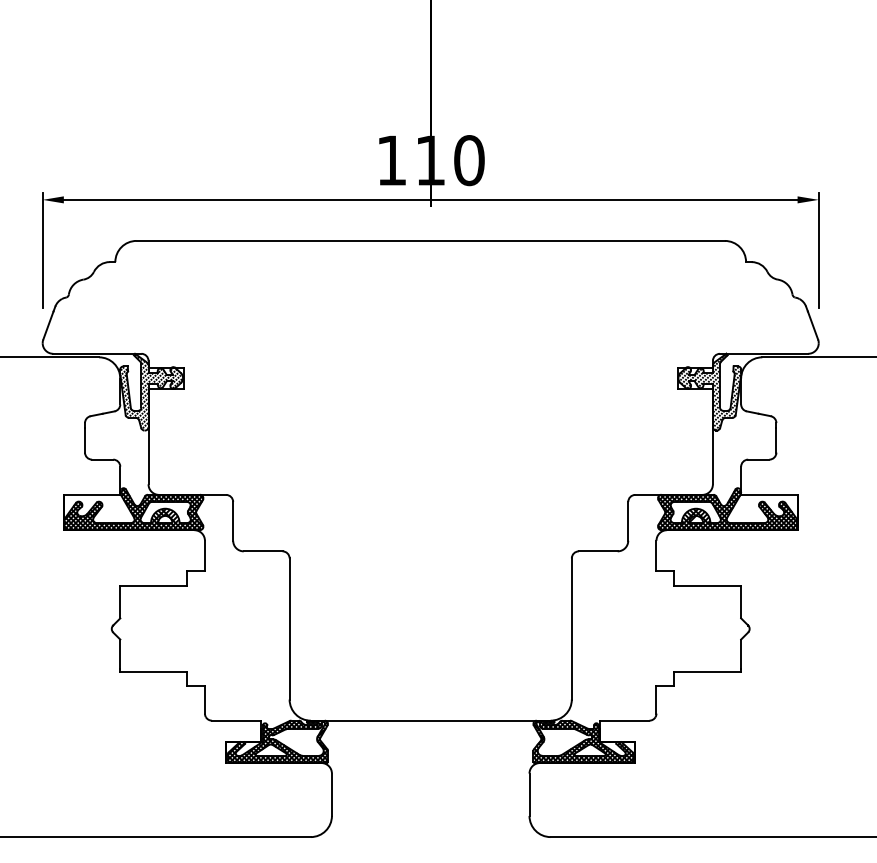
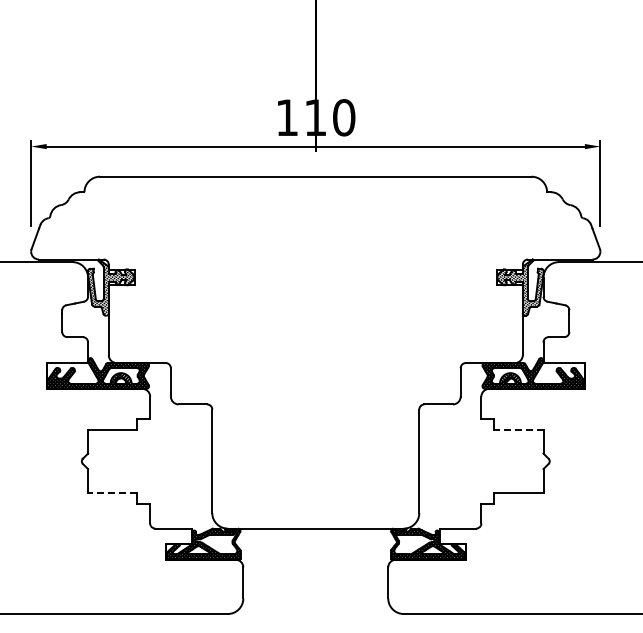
line: (707, 585) -> (518, 429), solid -> dashed
line: (153, 672) -> (112, 493), solid -> dashed

